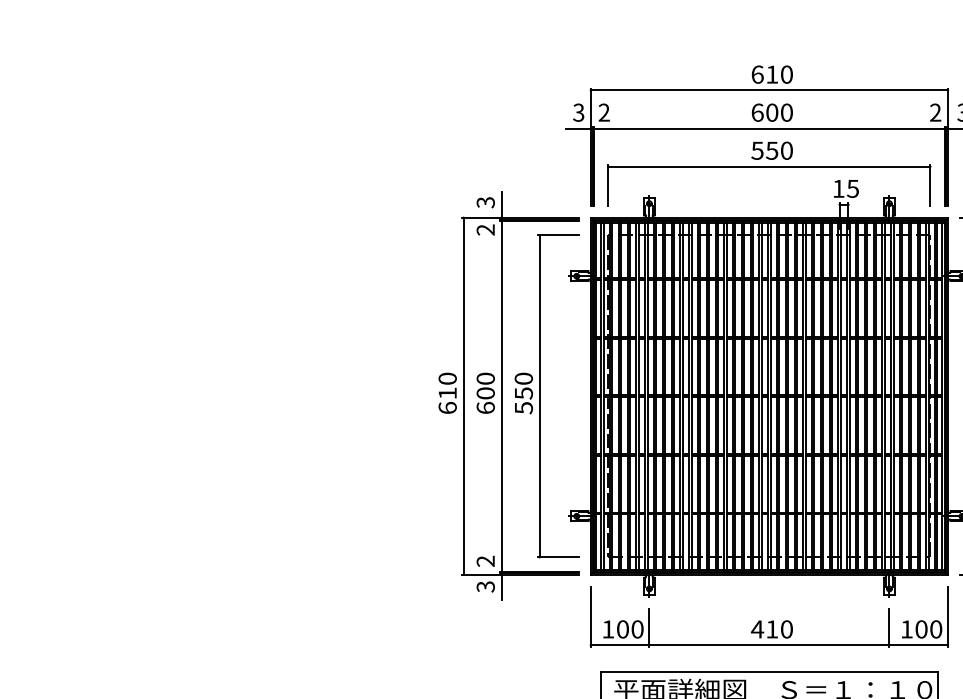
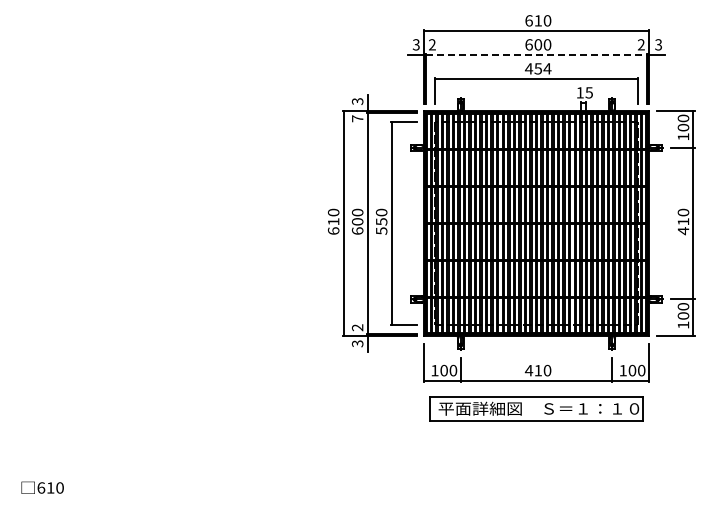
line: (769, 128) -> (536, 54), solid -> dashed
text: (770, 150) -> (537, 68), 550 -> 454
text: (485, 229) -> (357, 118), 2 -> 7

